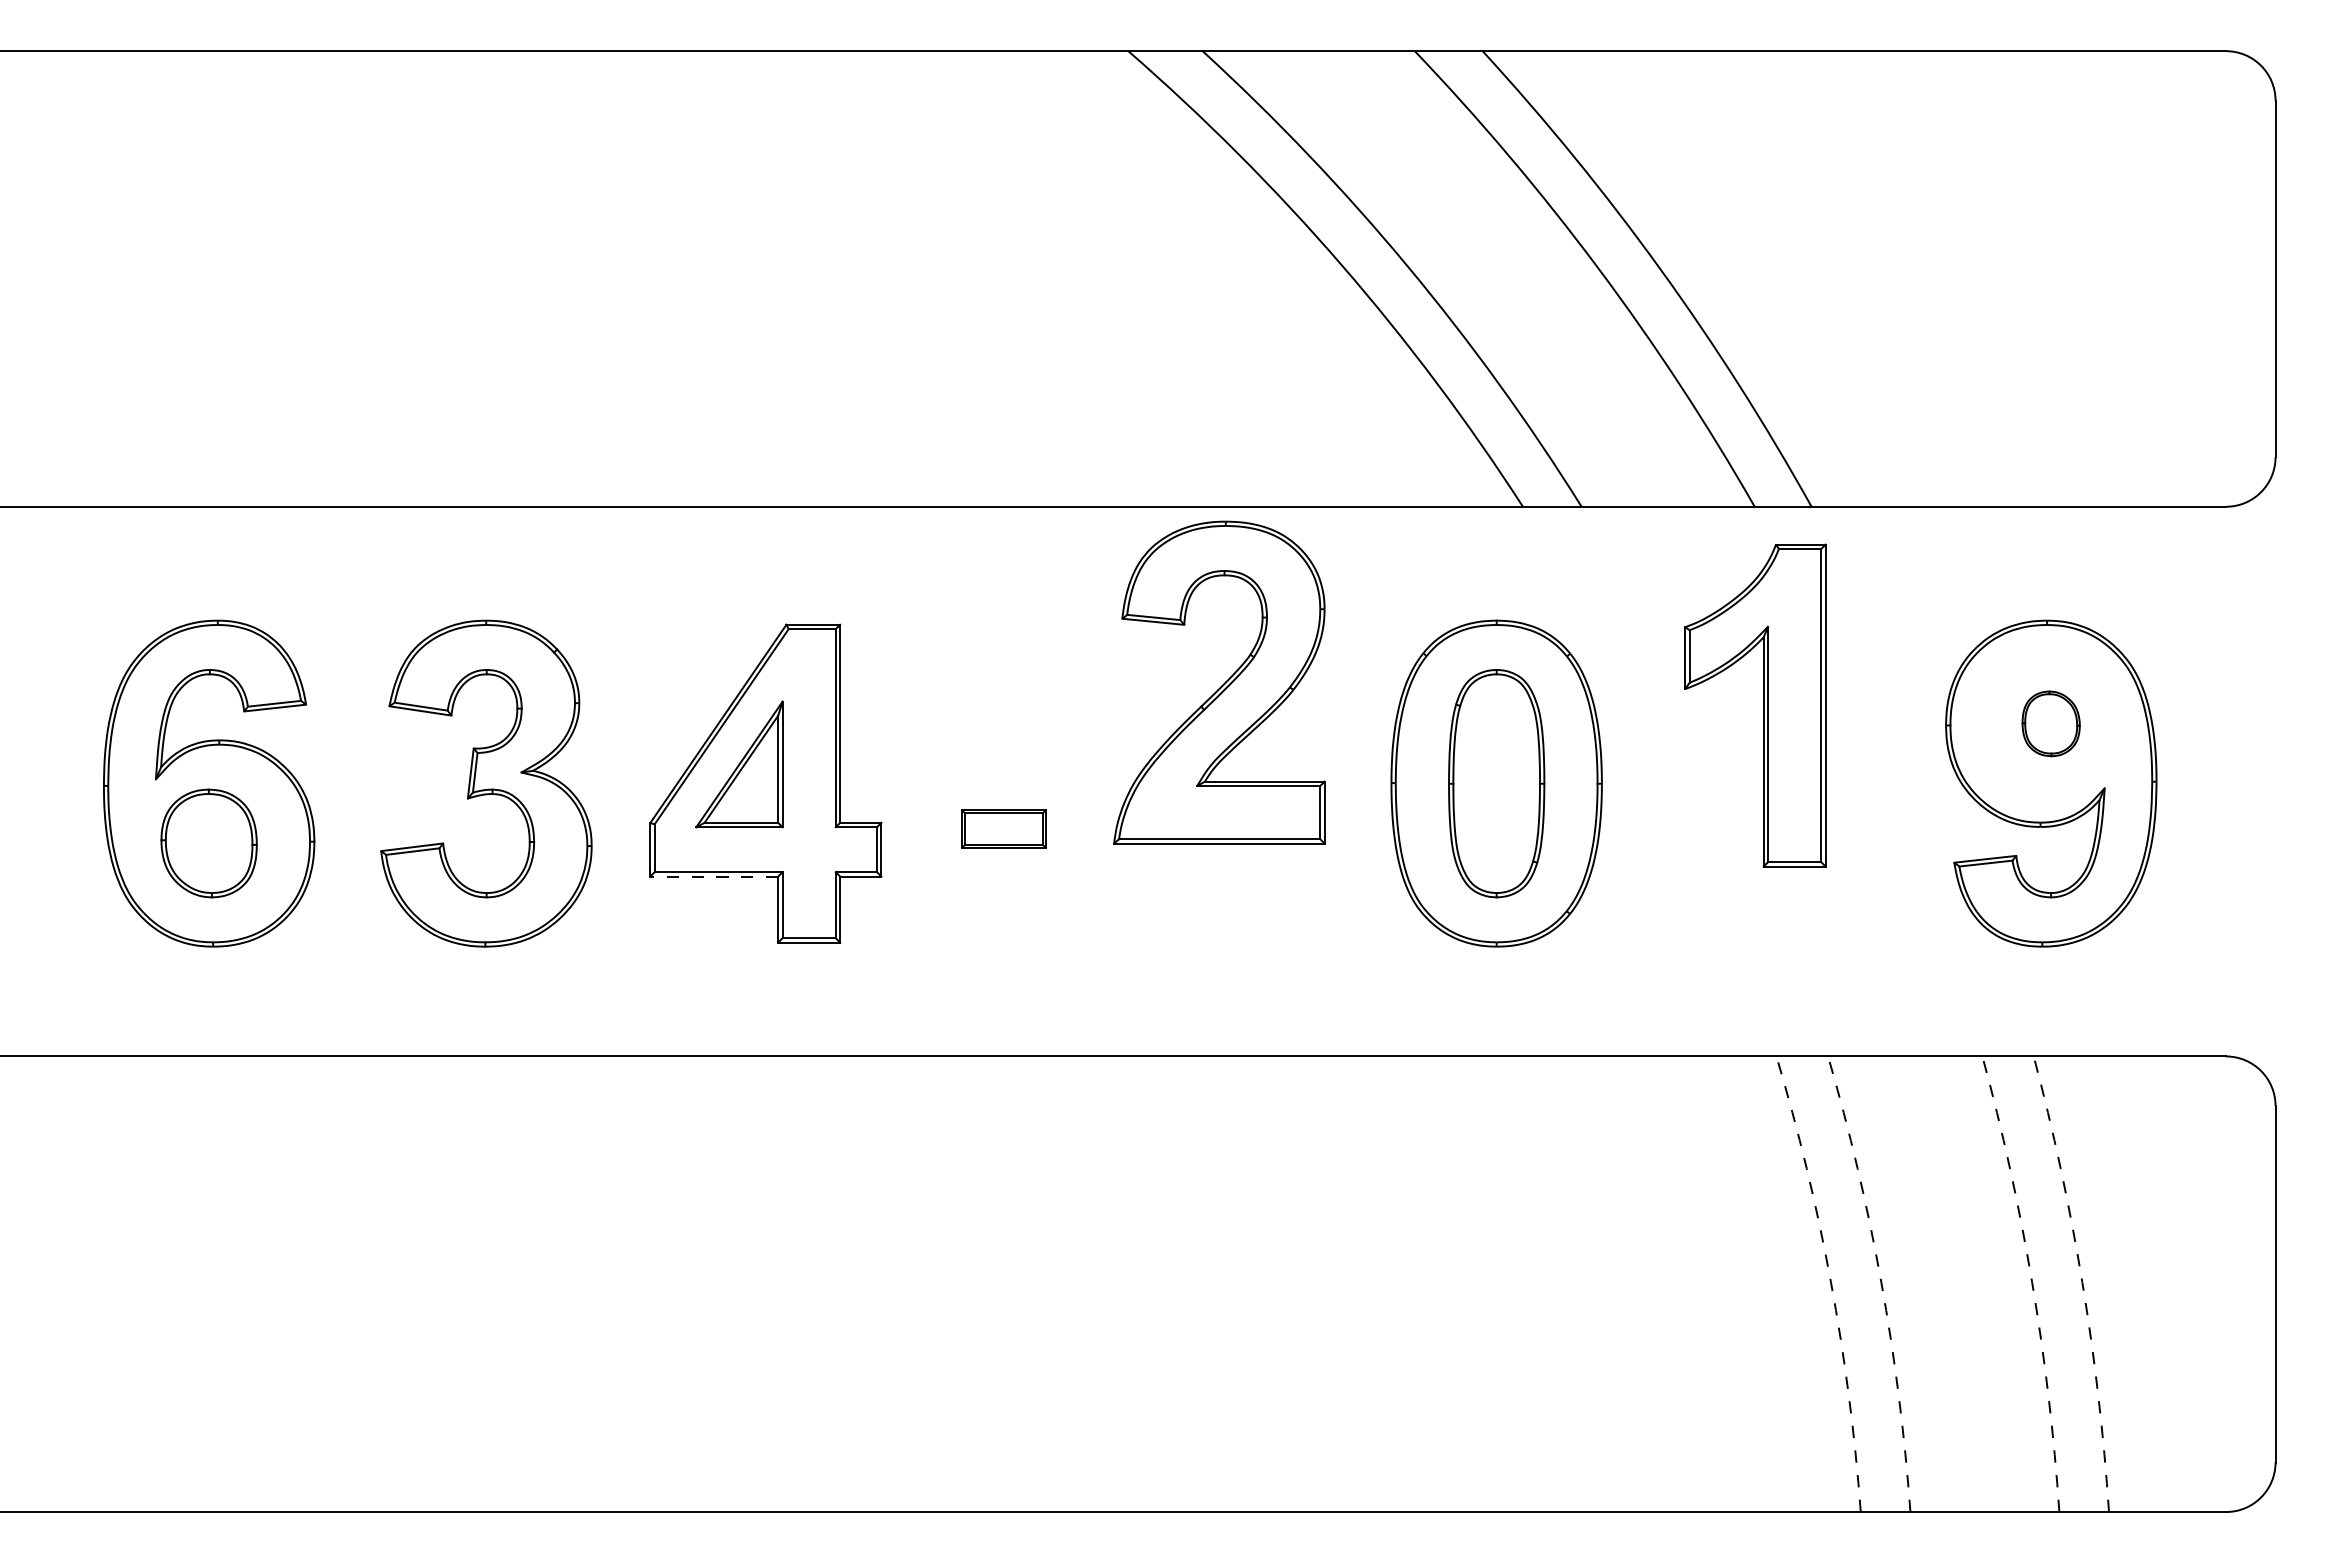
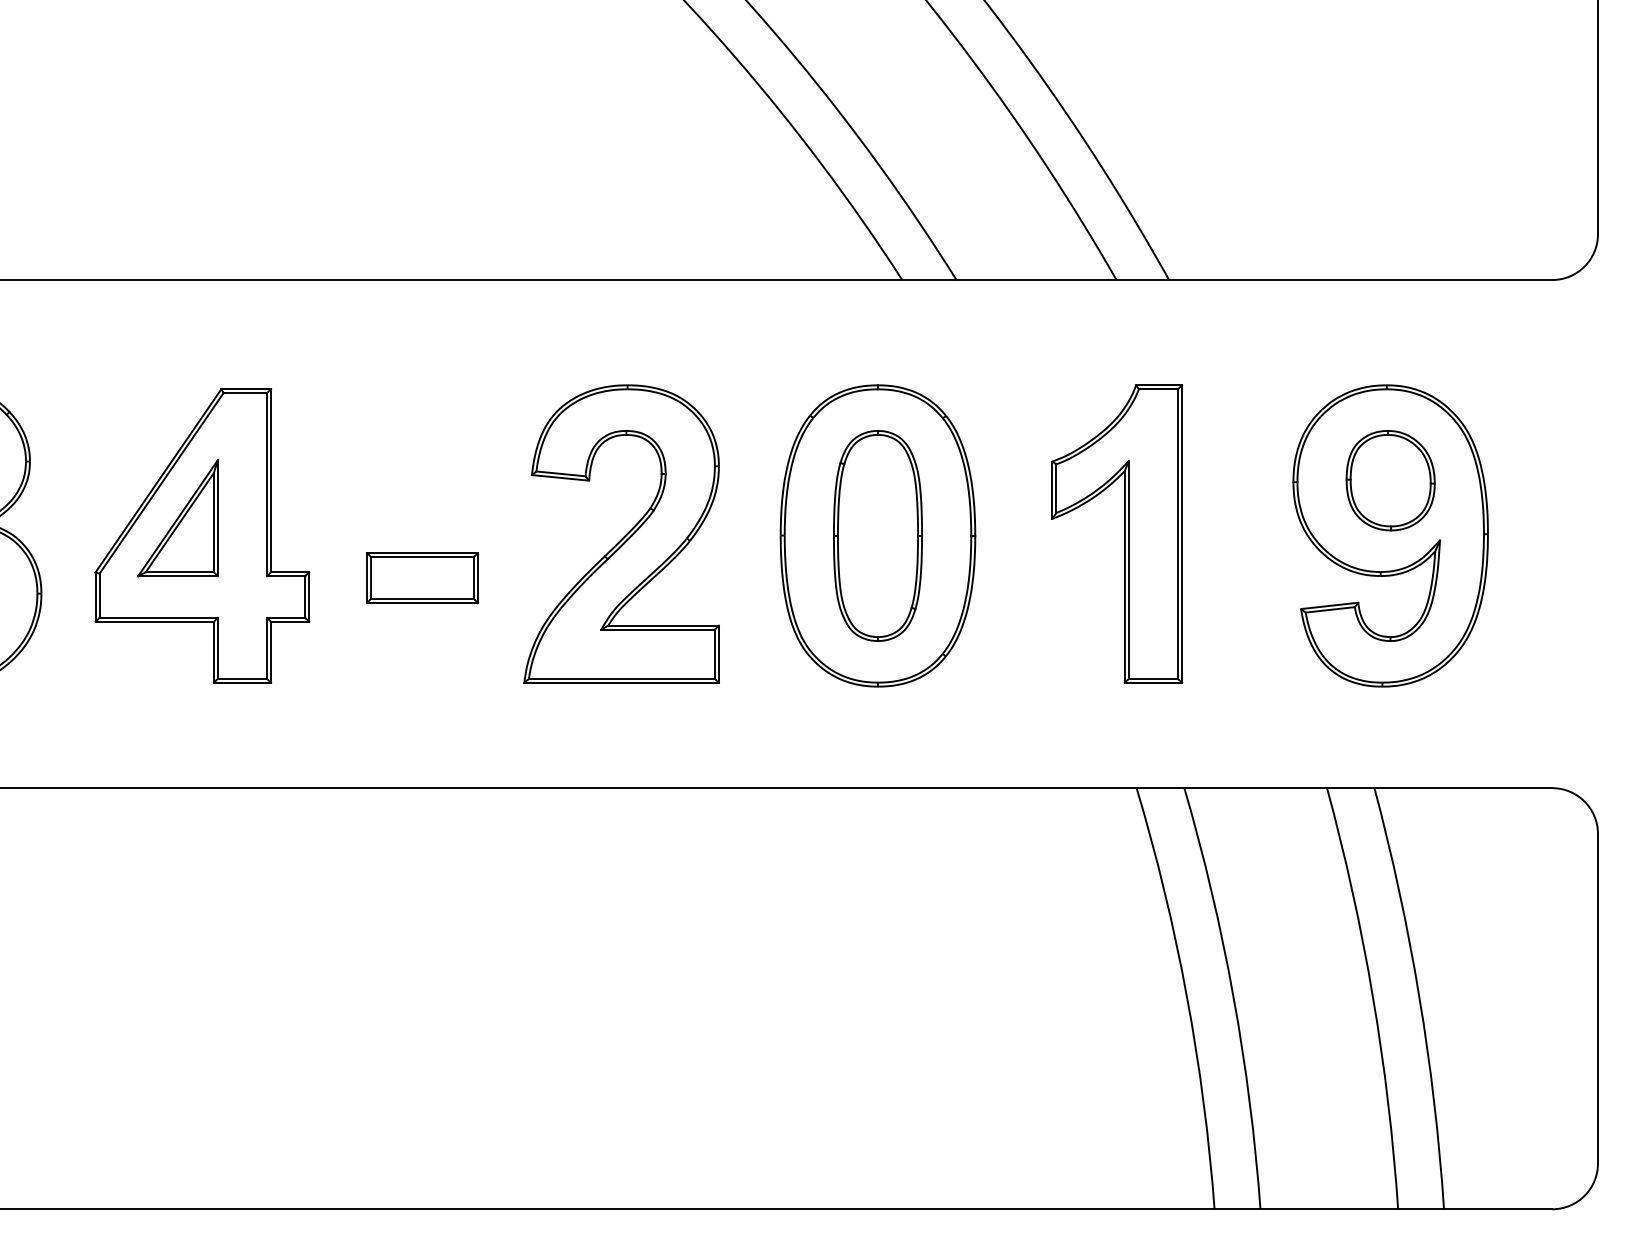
part: (1219, 682) -> (621, 533), moved
part: (1763, 705) -> (1124, 533), moved
part: (2050, 723) -> (1389, 480), size x1.67
part: (1003, 828) -> (422, 577), size x1.43
line: (714, 876) -> (154, 621), dashed -> solid
arc: (1830, 1281) -> (1186, 996), dashed -> solid
arc: (1881, 1282) -> (1233, 997), dashed -> solid
arc: (2032, 1282) -> (1373, 997), dashed -> solid
arc: (2082, 1282) -> (1419, 997), dashed -> solid

